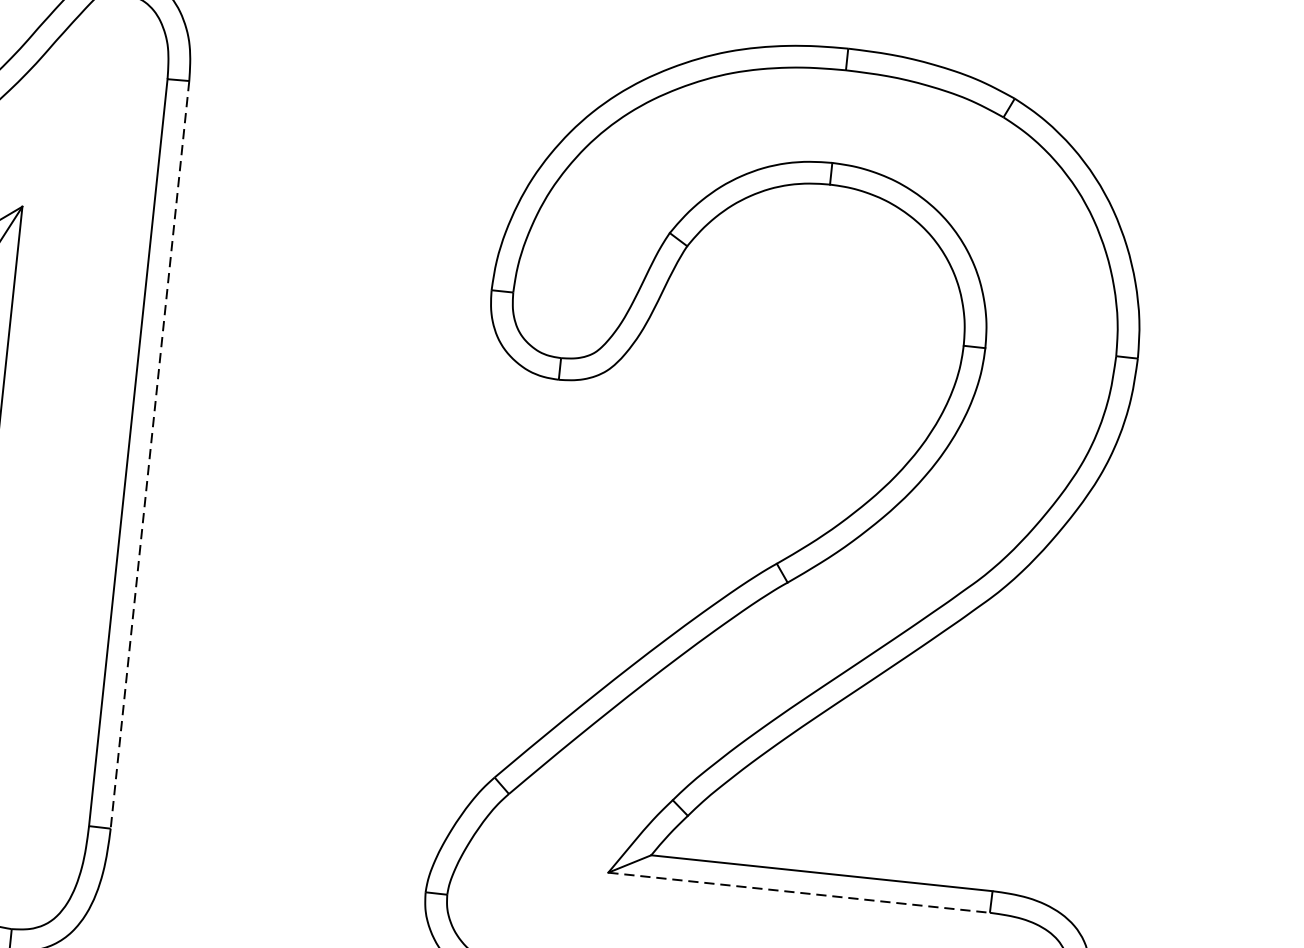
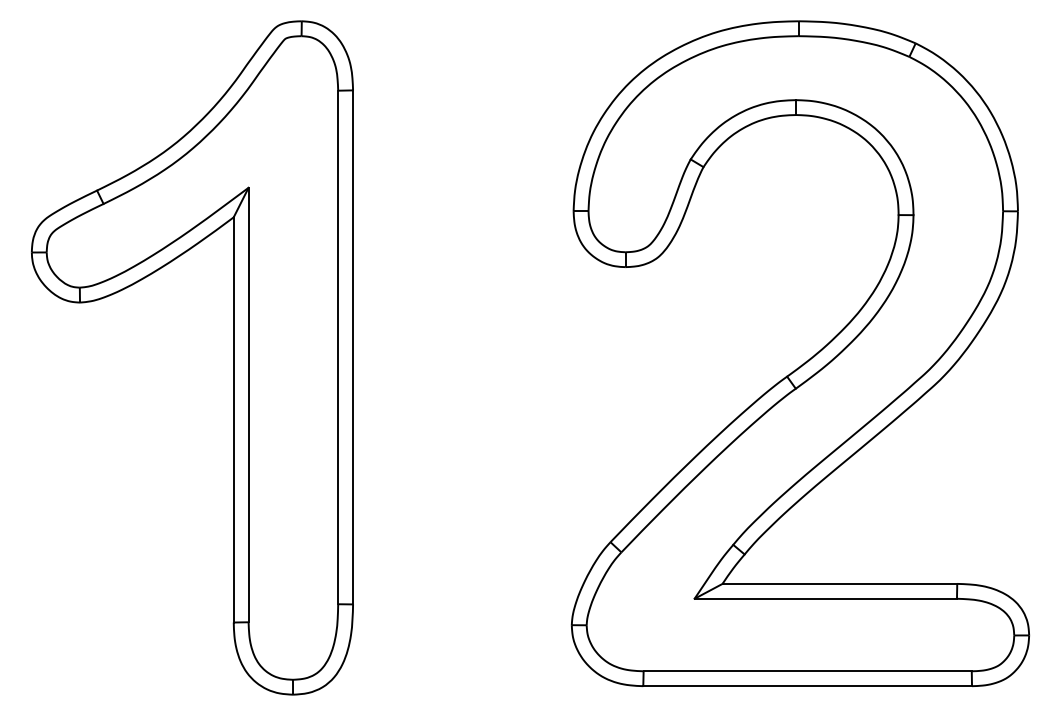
line: (150, 455) -> (353, 347), dashed -> solid
line: (800, 892) -> (826, 598), dashed -> solid

